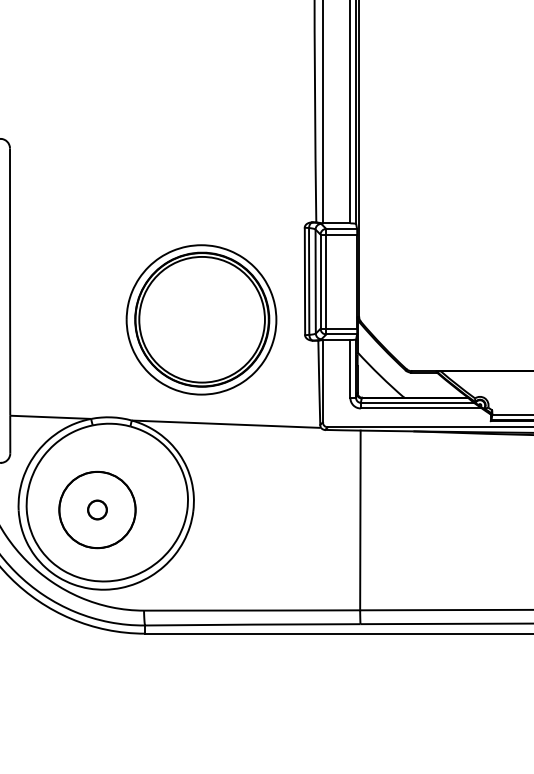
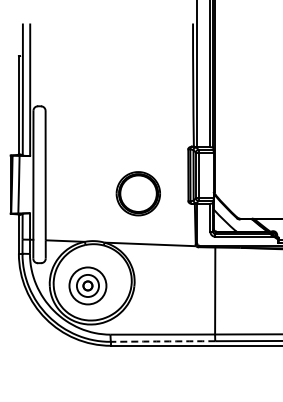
part: (201, 319) -> (138, 193), size x0.6
circle: (96, 509) -> (87, 285), size x0.6
arc: (253, 624) -> (163, 341), solid -> dashed

